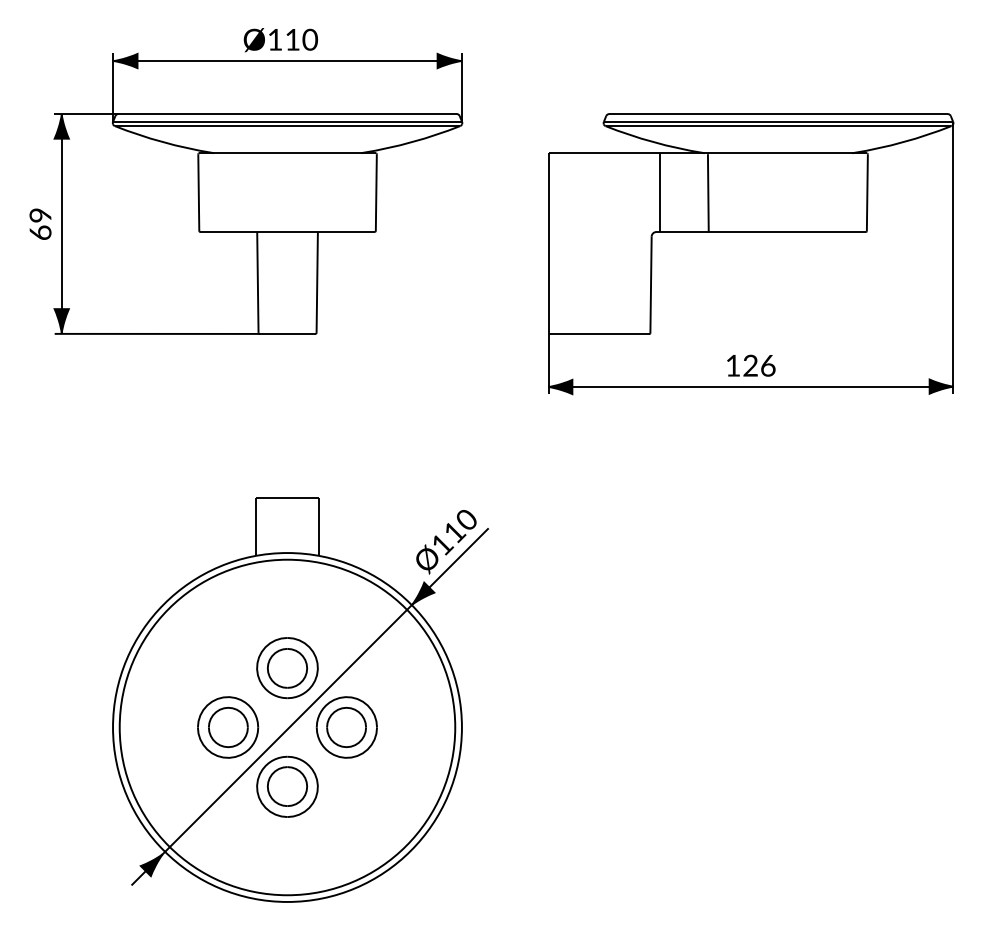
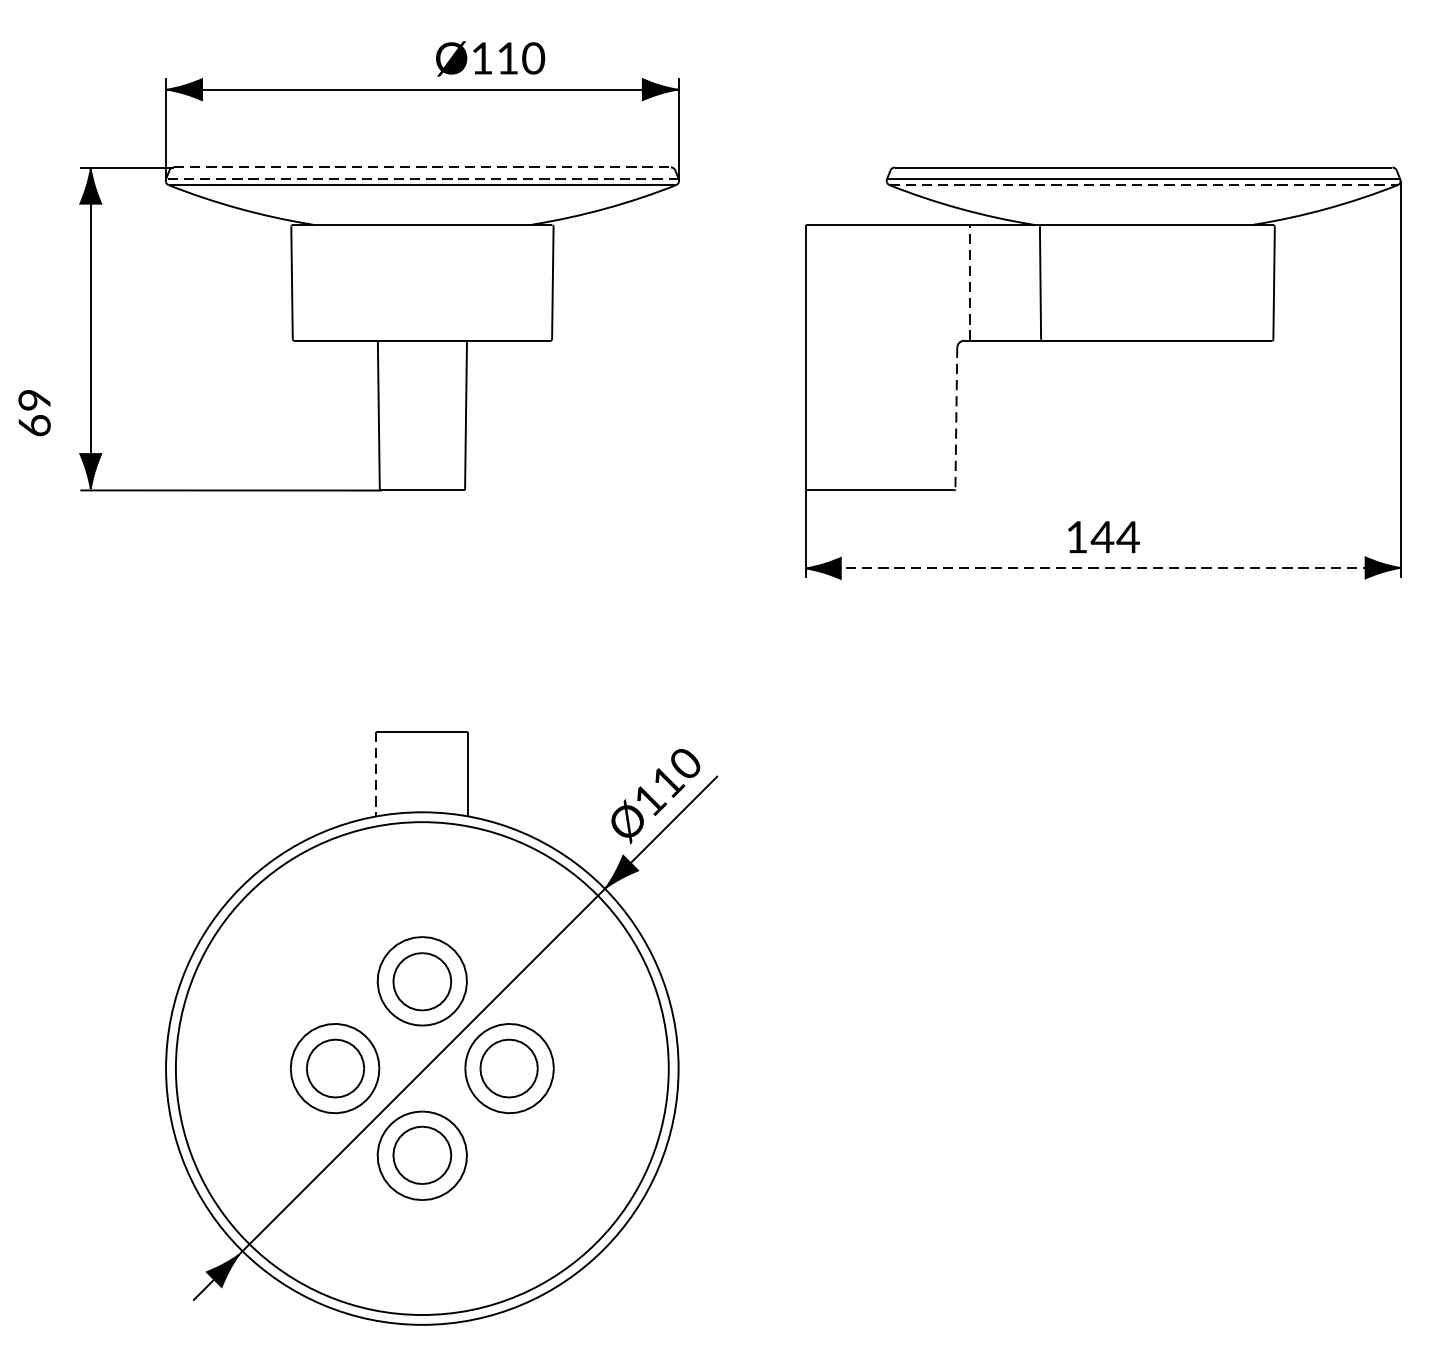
text: (280, 40) -> (489, 59), moved
line: (288, 114) -> (423, 168), solid -> dashed
line: (287, 121) -> (422, 178), solid -> dashed
line: (778, 126) -> (1143, 185), solid -> dashed
line: (660, 192) -> (970, 282), solid -> dashed
text: (40, 223) -> (34, 411), moved
line: (651, 285) -> (957, 419), solid -> dashed
text: (759, 365) -> (1115, 536), 126 -> 144
line: (751, 387) -> (1103, 569), solid -> dashed
line: (256, 526) -> (376, 773), solid -> dashed

